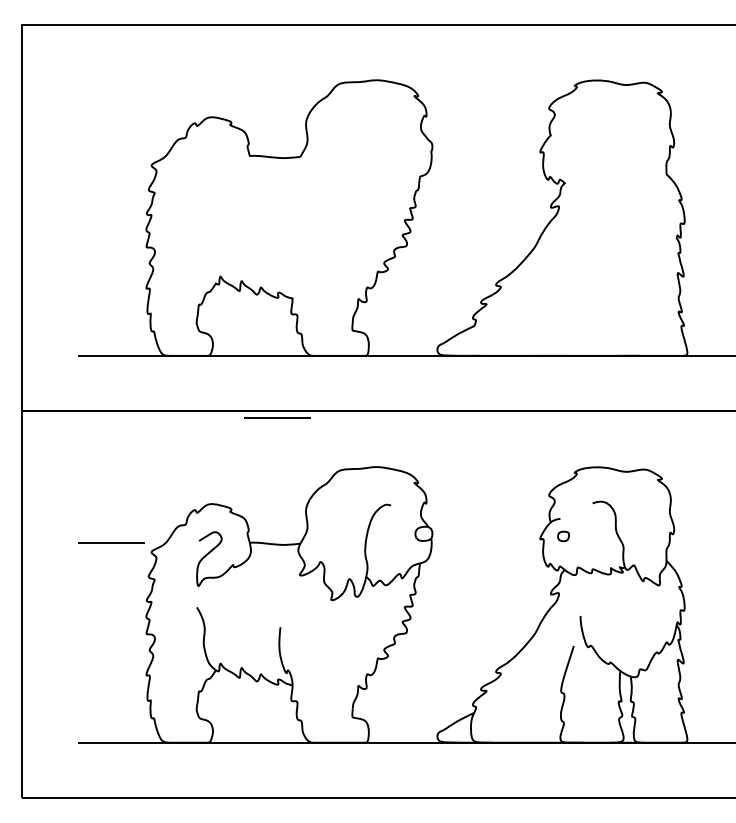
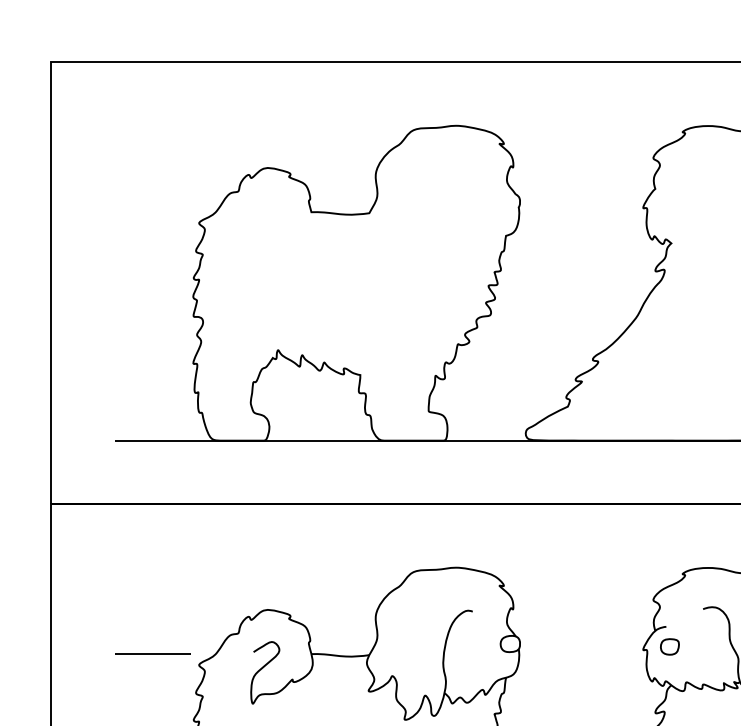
line: (277, 417) -> (343, 511), removed
part: (563, 536) -> (669, 647), size x1.43

